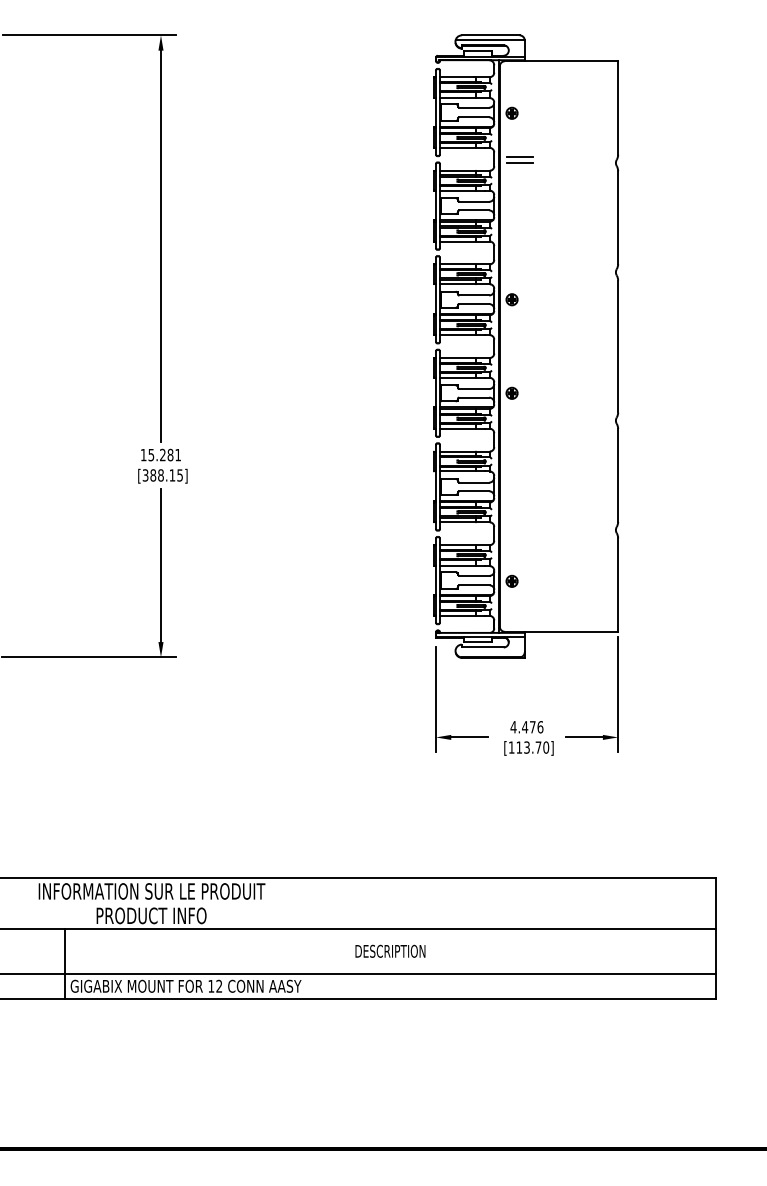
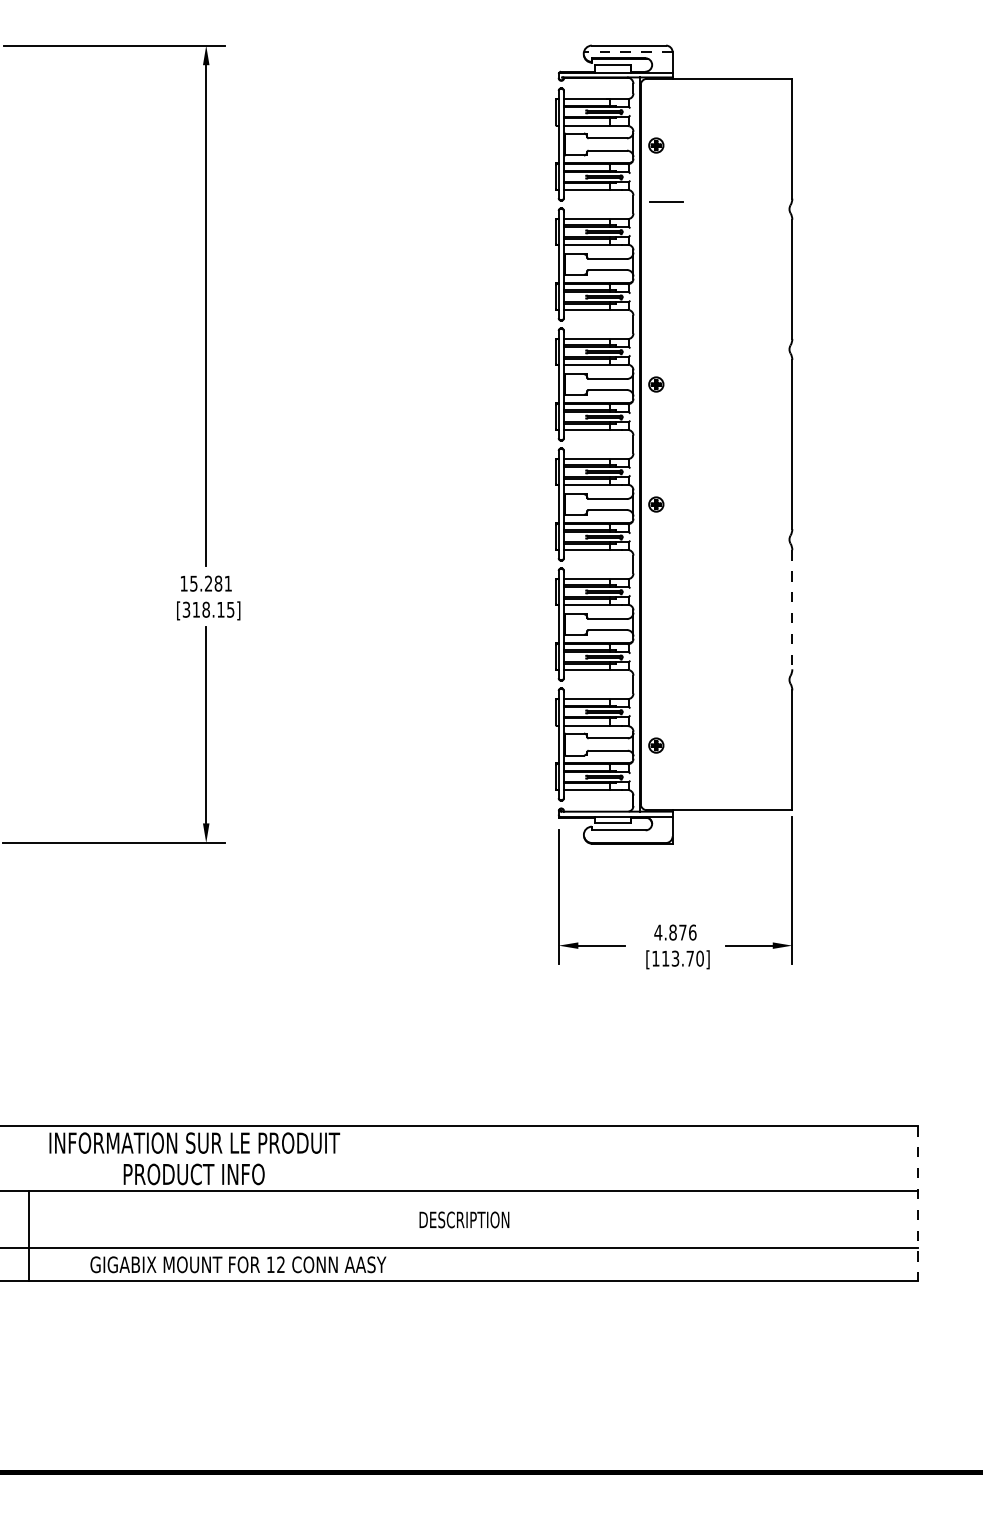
line: (489, 39) -> (627, 51), solid -> dashed
line: (520, 162) -> (666, 208), removed
text: (153, 475) -> (196, 609), [388.15] -> [318.15]
line: (618, 475) -> (792, 609), solid -> dashed
text: (525, 727) -> (673, 932), 4.476 -> 4.876
line: (715, 939) -> (917, 1204), solid -> dashed
text: (390, 951) -> (464, 1219), moved
line: (65, 964) -> (29, 1236), moved

